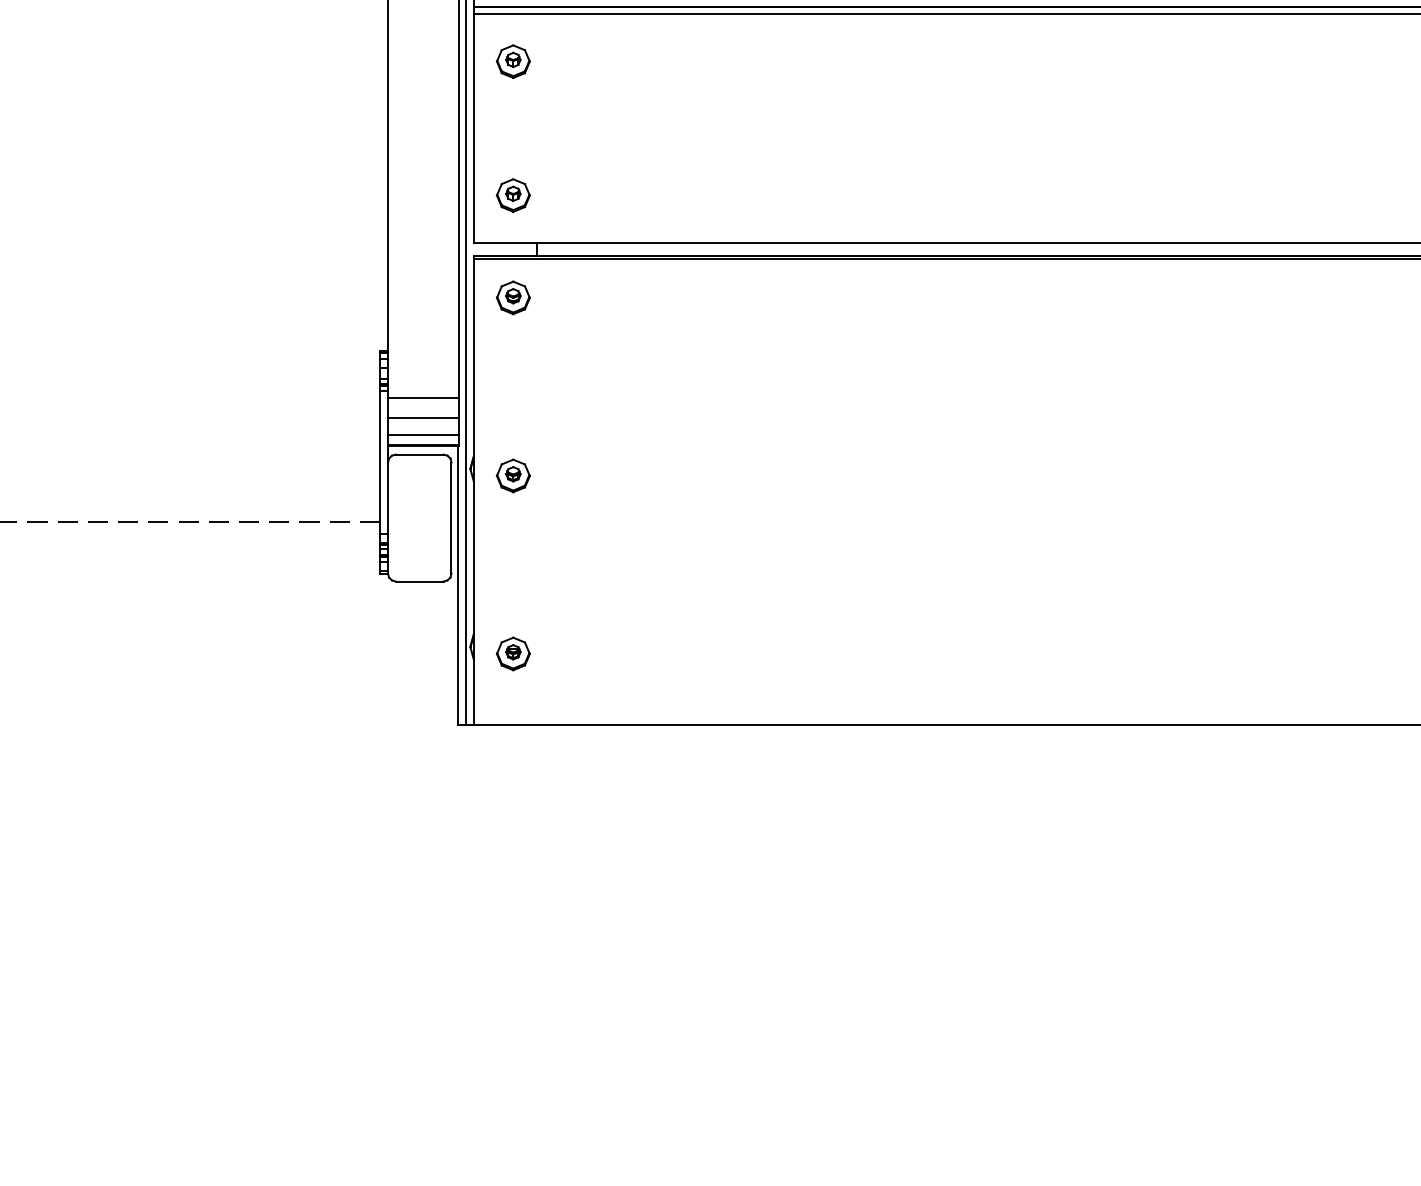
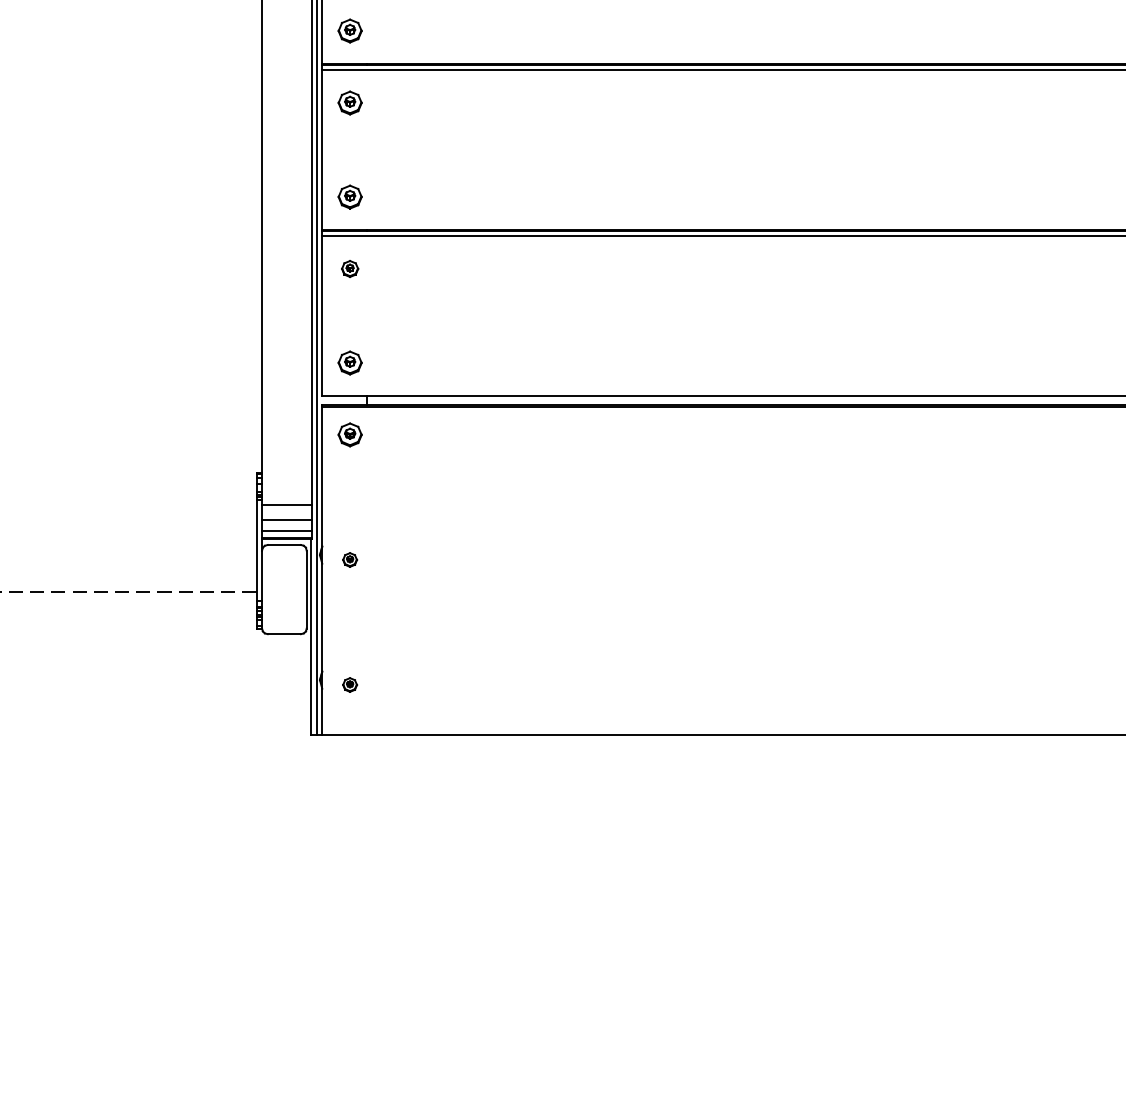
part: (512, 60) -> (349, 268), size x0.7
part: (512, 475) -> (349, 559), size x0.6
part: (512, 653) -> (349, 684), size x0.6

